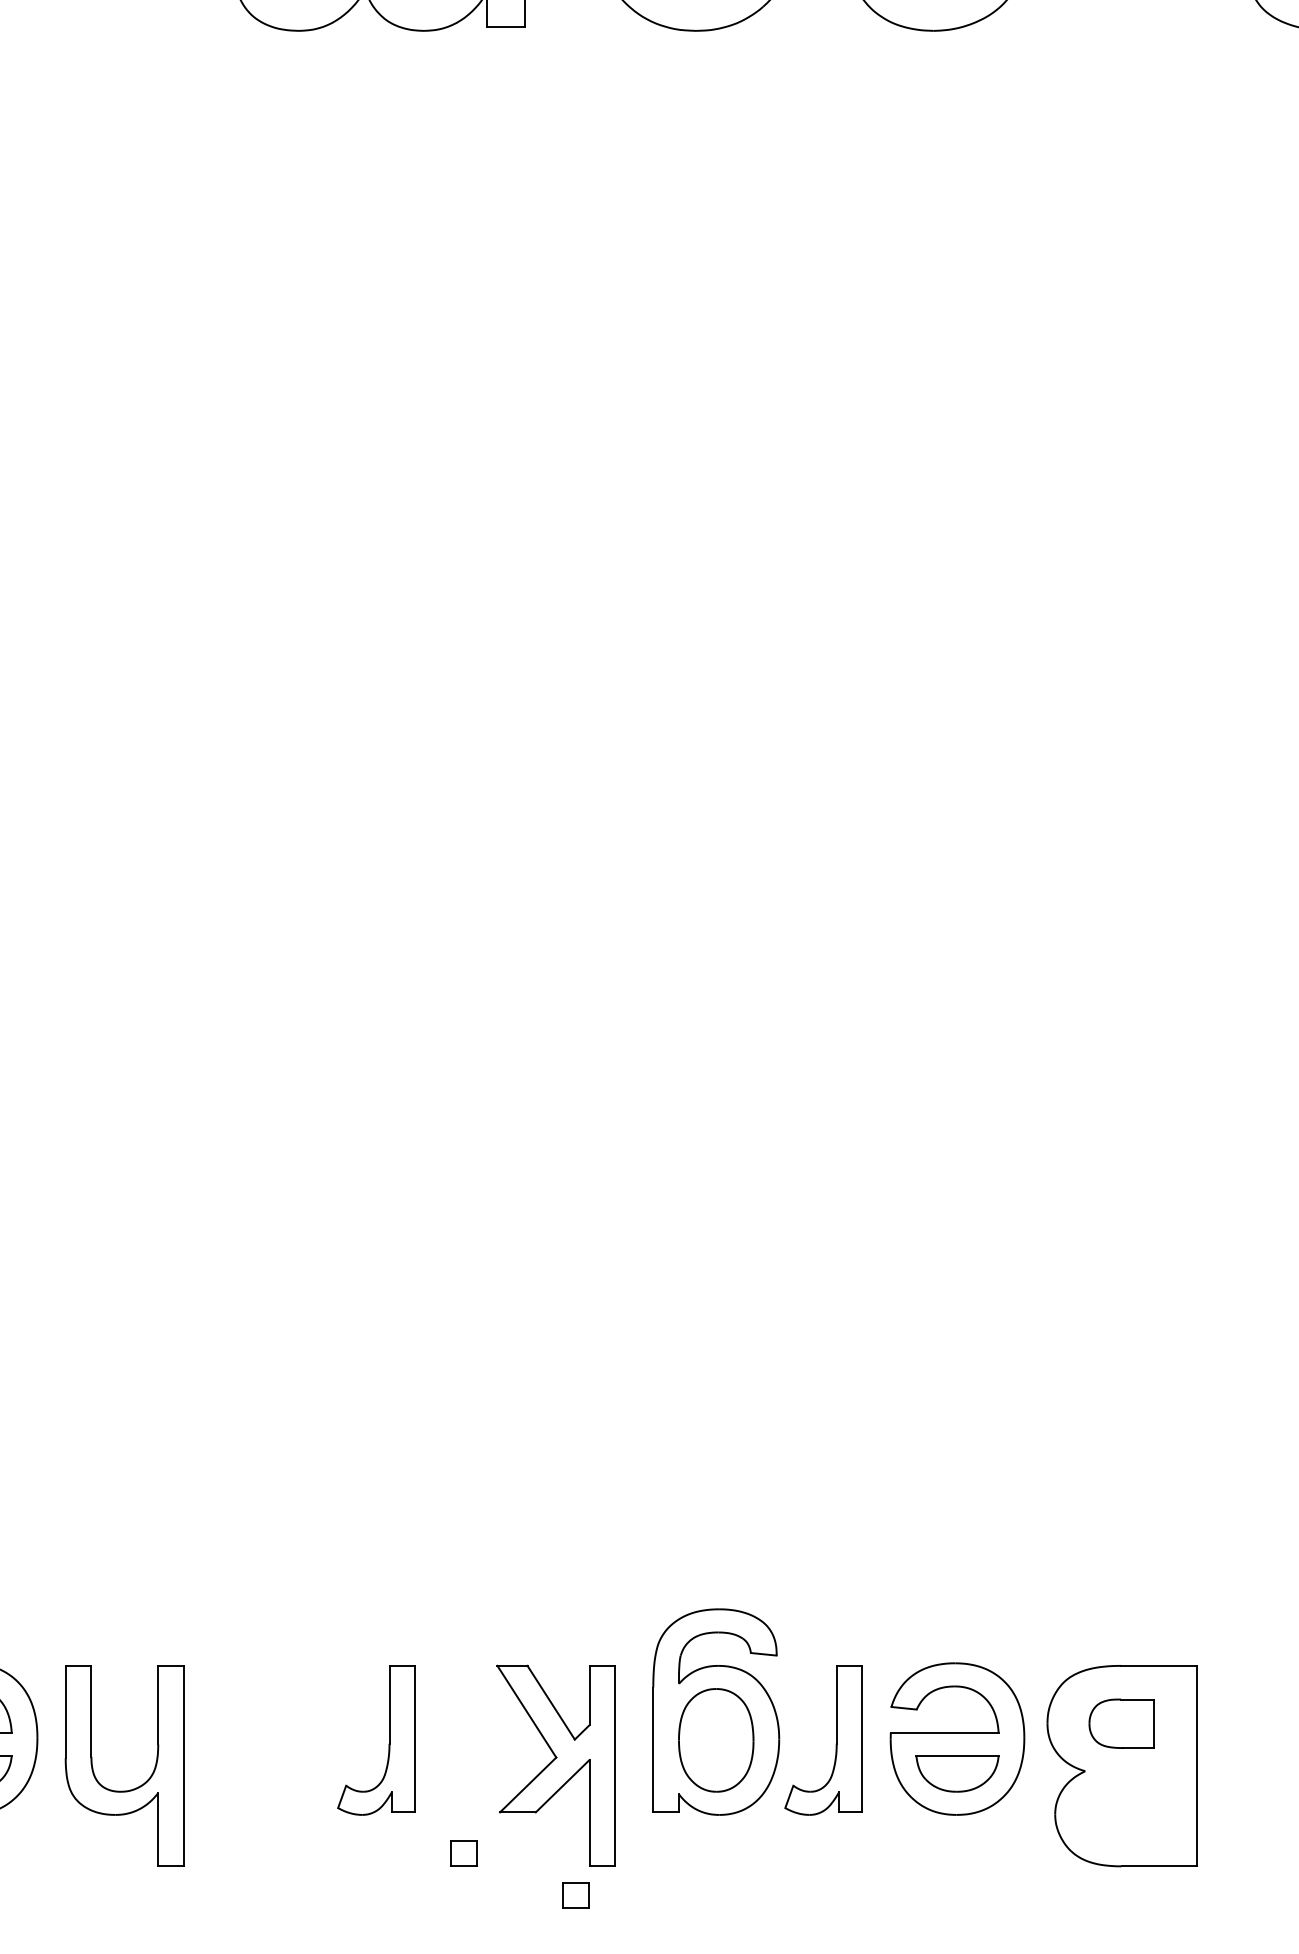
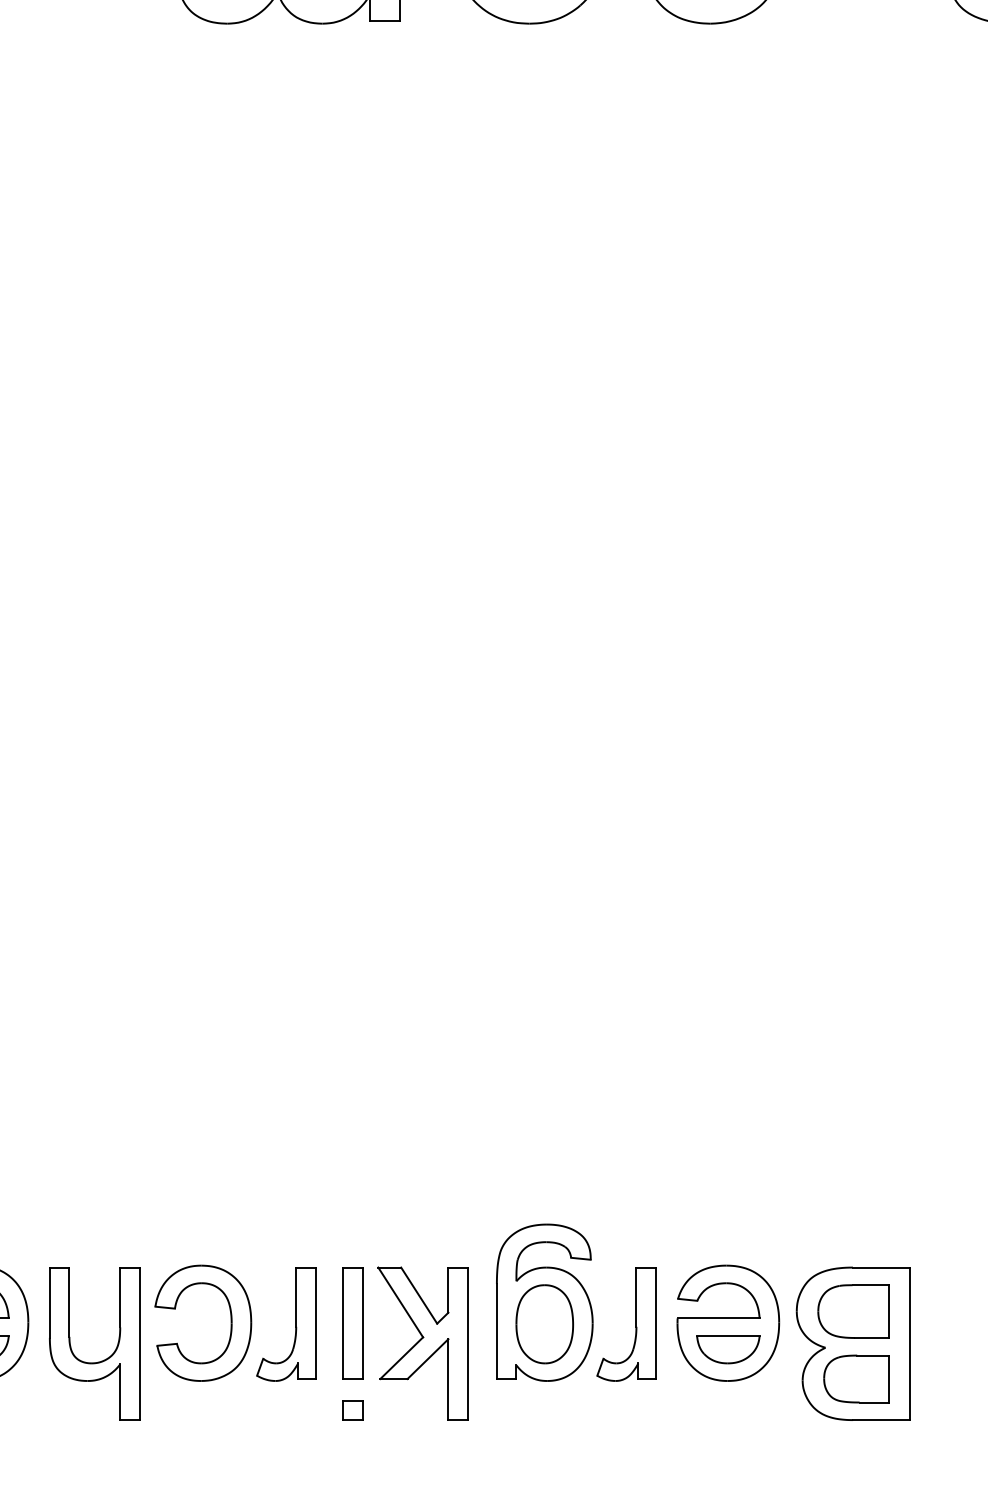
part: (1121, 1723) -> (853, 1311), size x1.43
part: (303, 1738) -> (230, 1322), added
part: (463, 1738) -> (352, 1322), added
part: (1125, 1812) -> (856, 1379), added
part: (575, 1895) -> (437, 1442), removed

